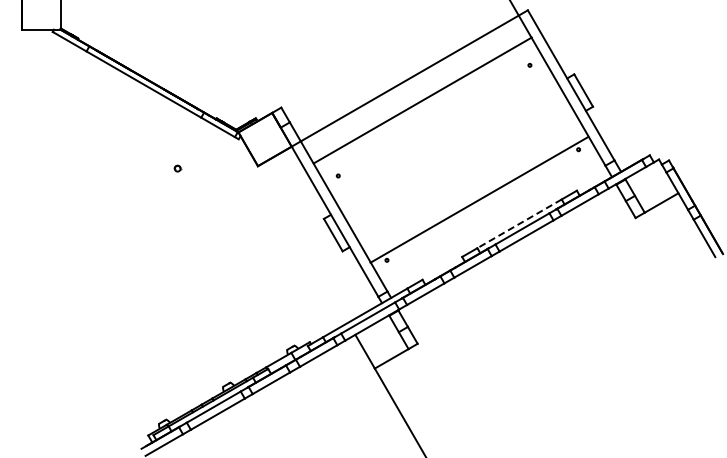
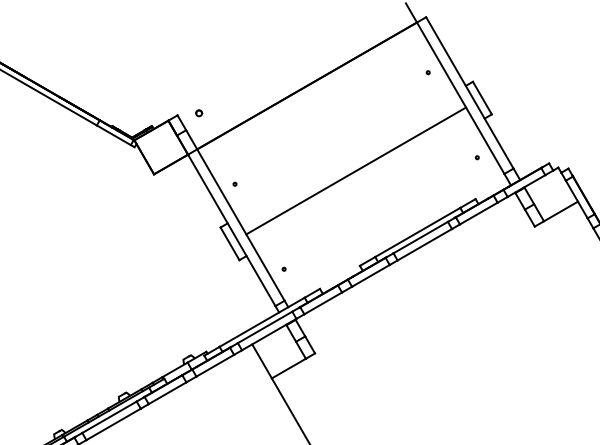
line: (422, 100) -> (306, 85), moved
part: (177, 168) -> (198, 113), moved
line: (479, 199) -> (356, 170), moved
line: (519, 223) -> (417, 232), dashed -> solid

